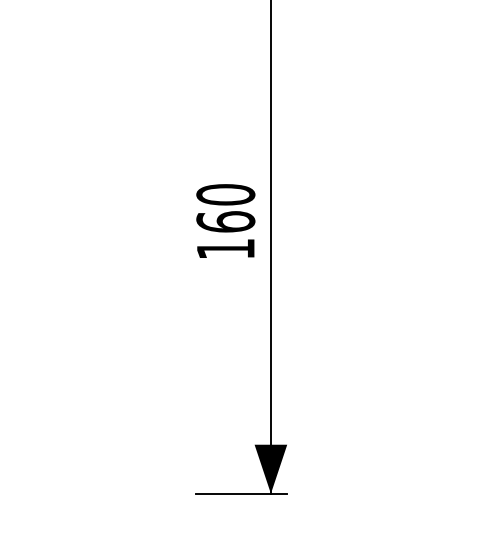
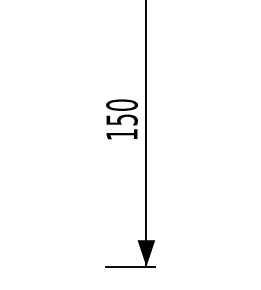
text: (224, 221) -> (121, 119), 160 -> 150

